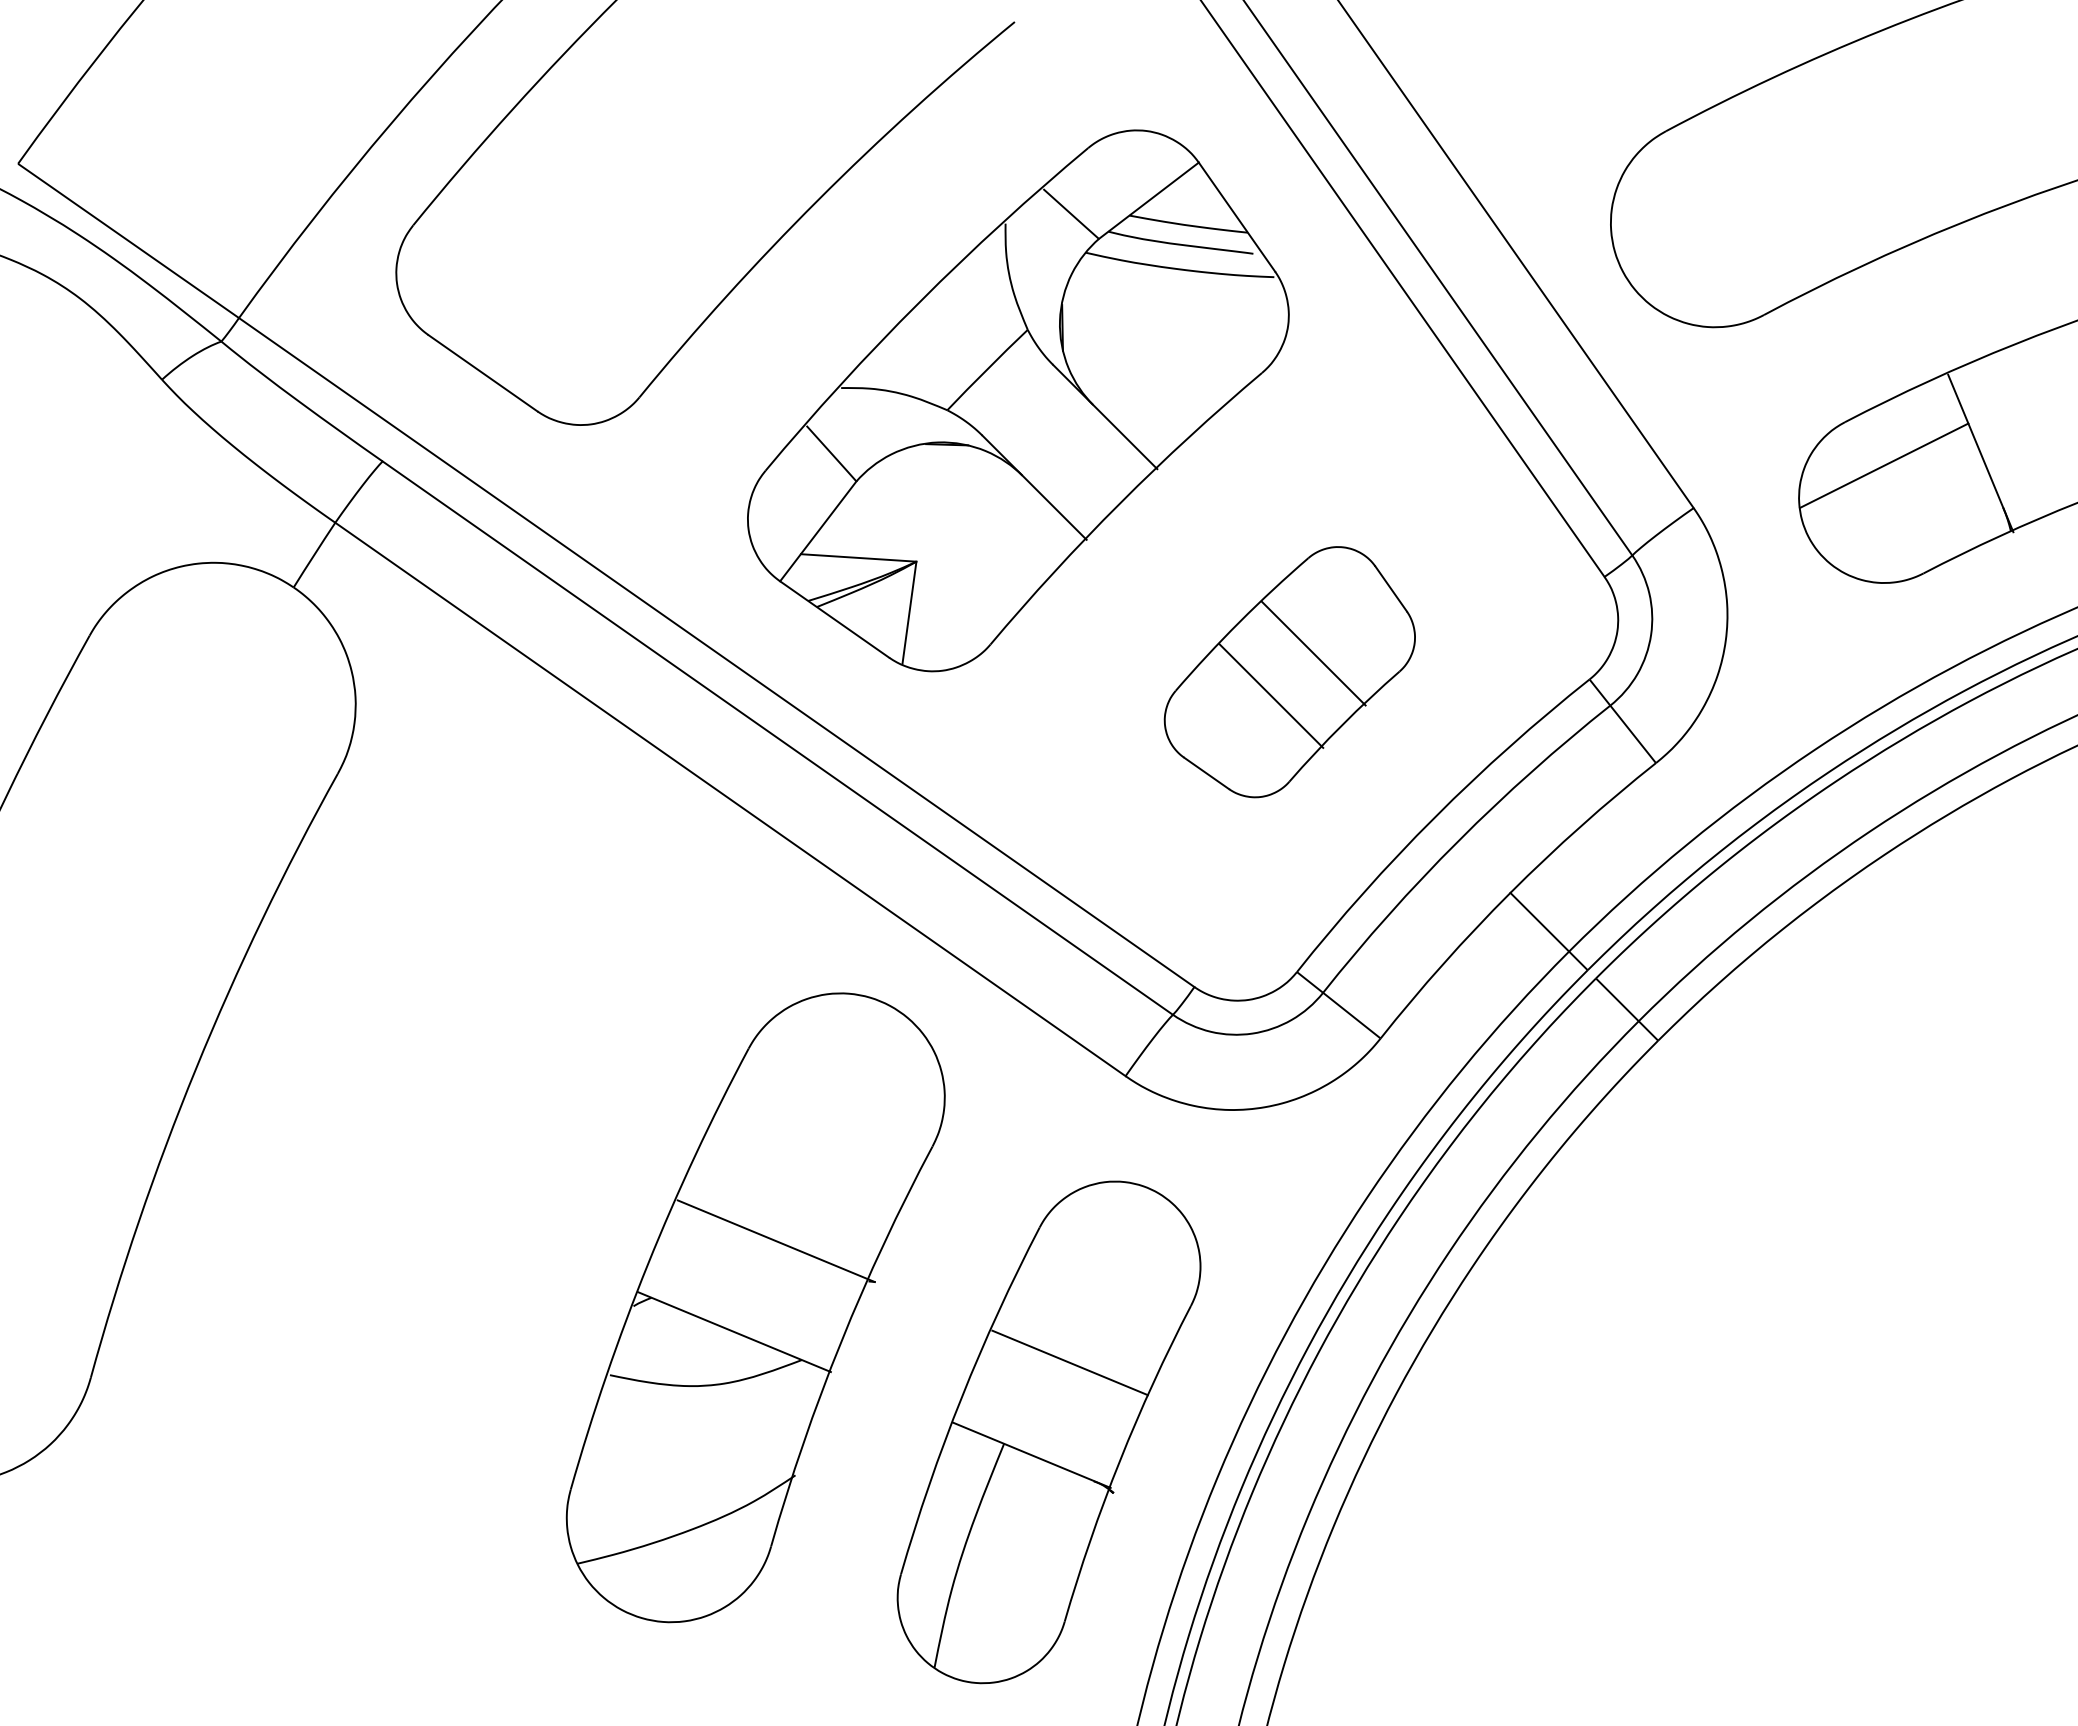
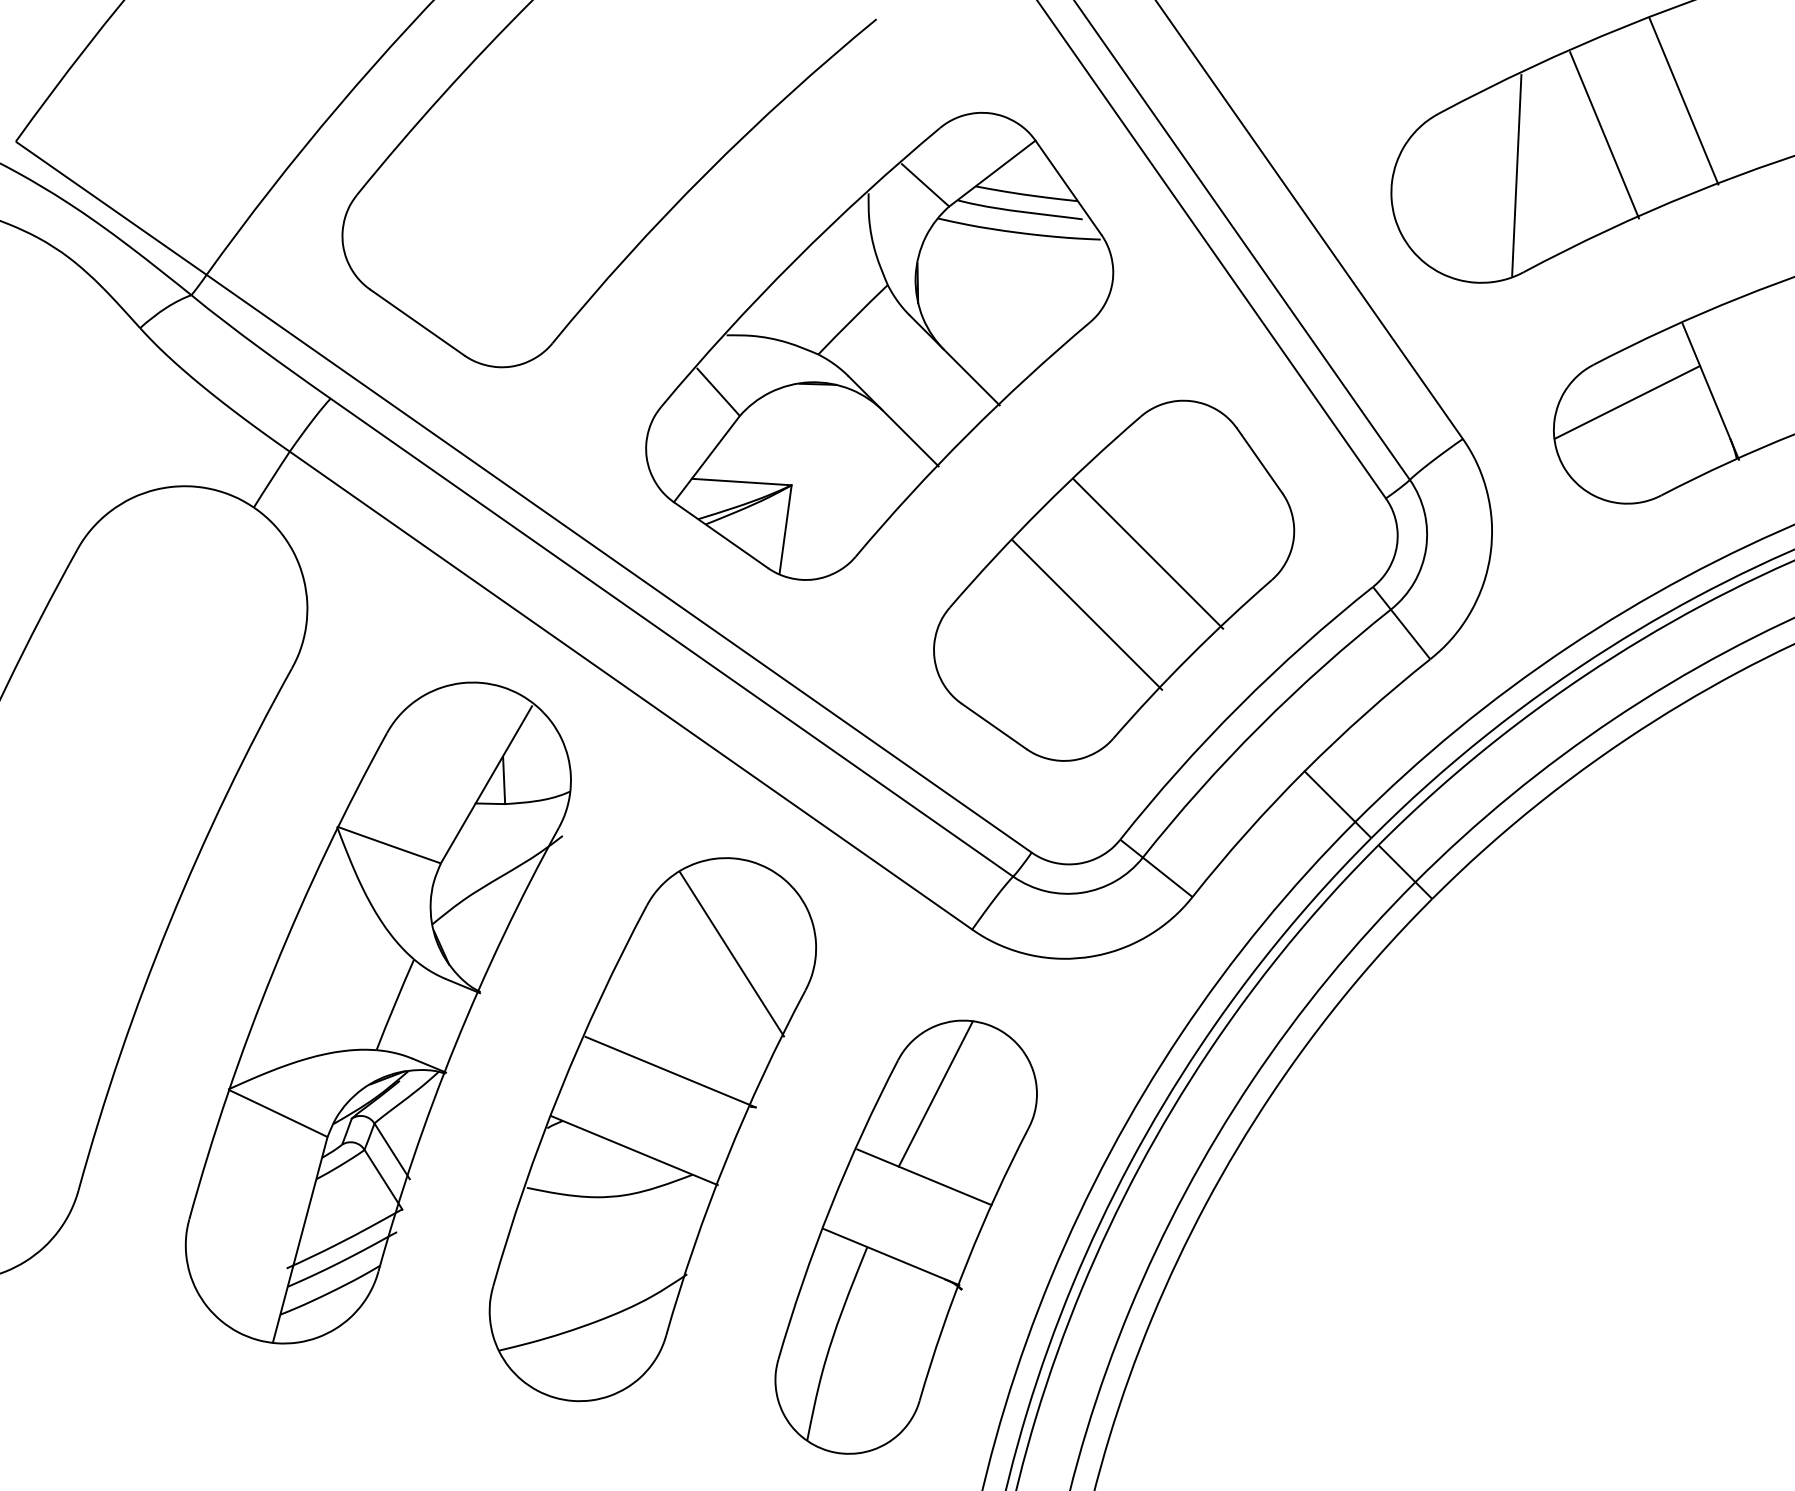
line: (1949, 116) -> (1683, 100), added
line: (1857, 156) -> (1604, 135), added
line: (1755, 202) -> (1516, 175), added
part: (1289, 671) -> (1113, 580), size x1.67
line: (847, 1104) -> (732, 954), added
part: (437, 1172) -> (378, 1012), added
line: (1083, 1266) -> (935, 1093), added

